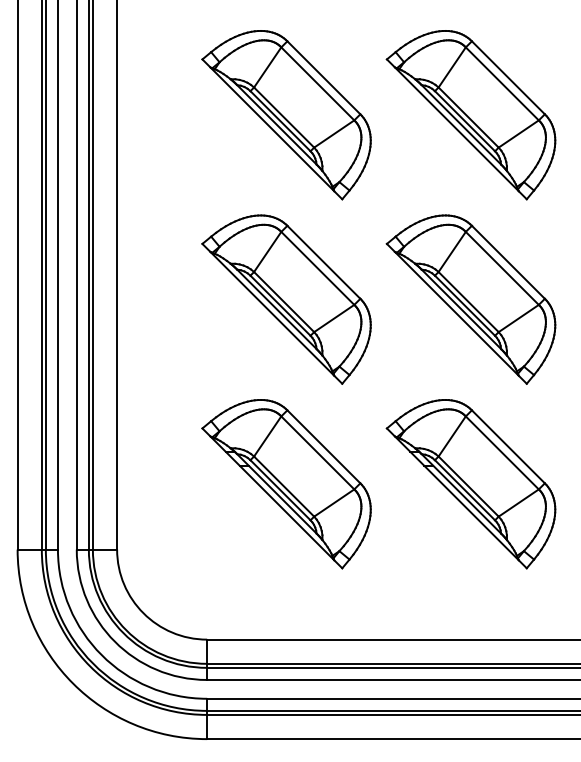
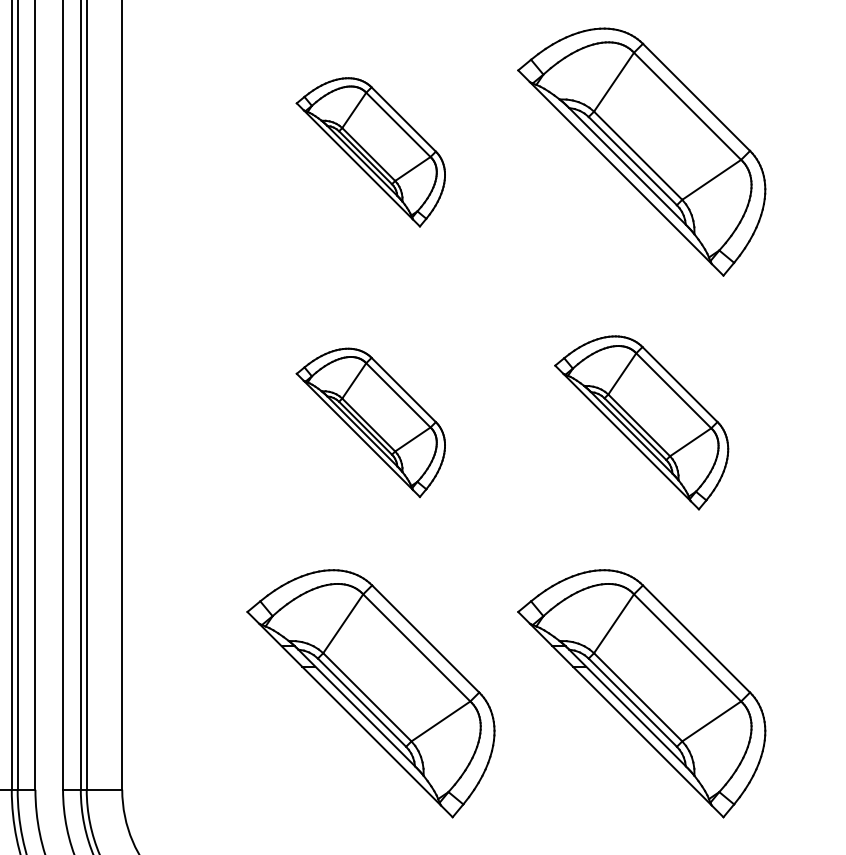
part: (286, 115) -> (370, 152), size x0.6
part: (286, 299) -> (370, 422), size x0.6
part: (470, 299) -> (640, 422), size x0.7

